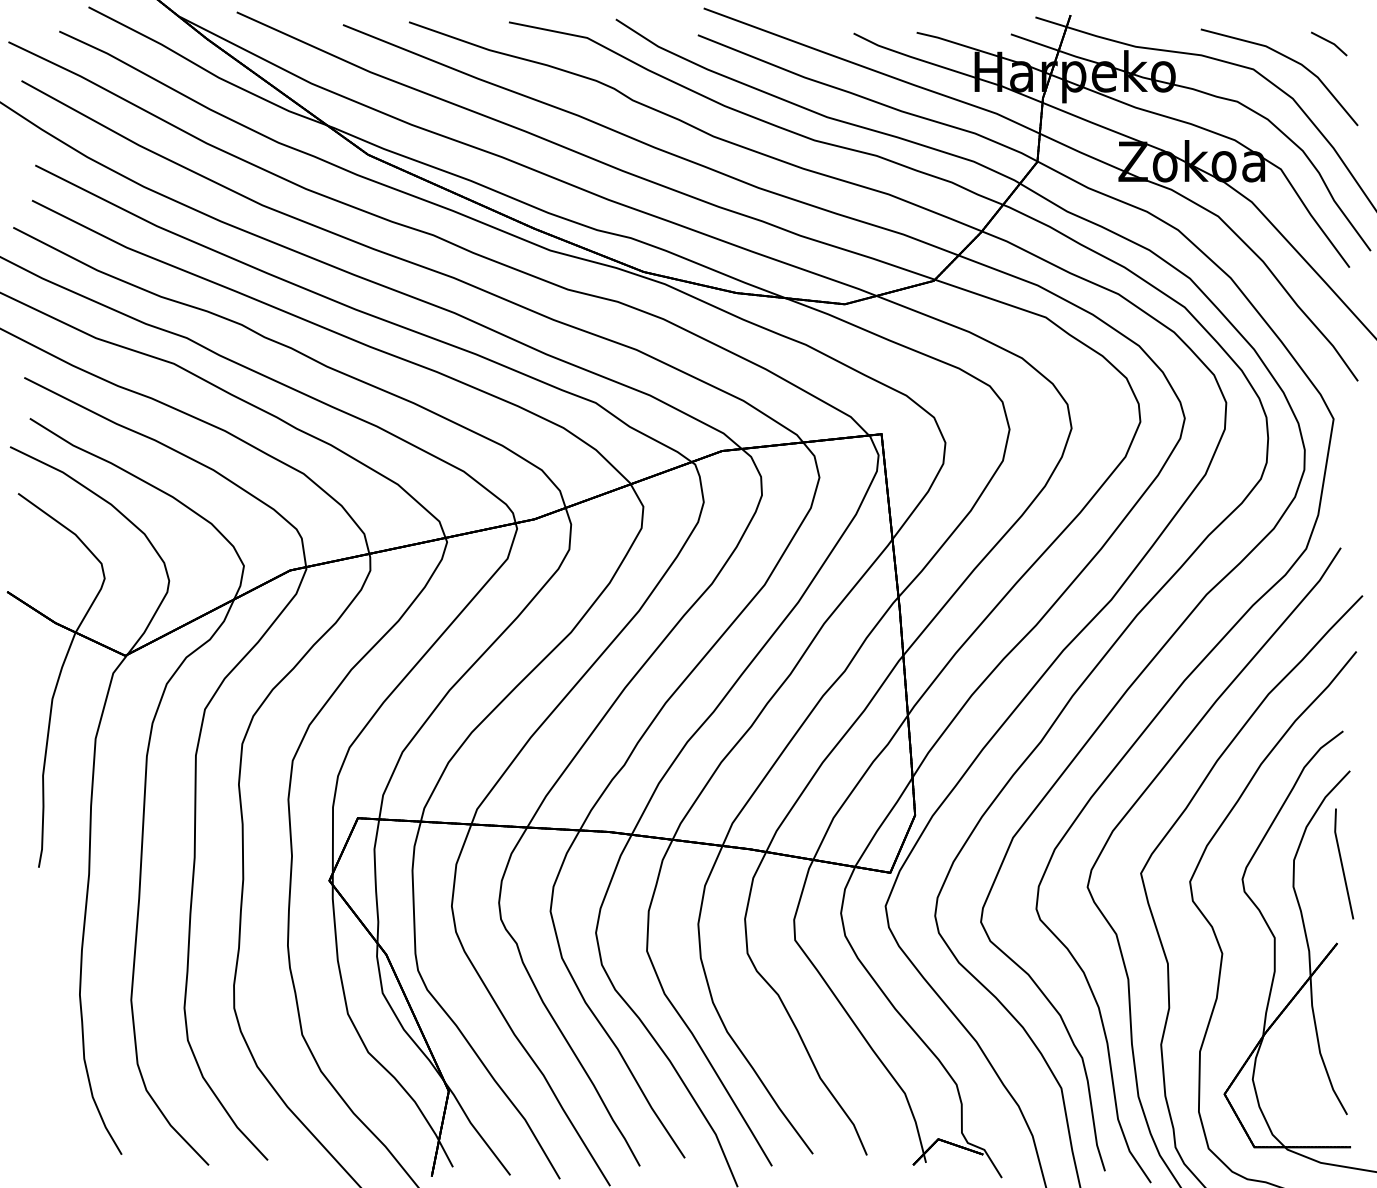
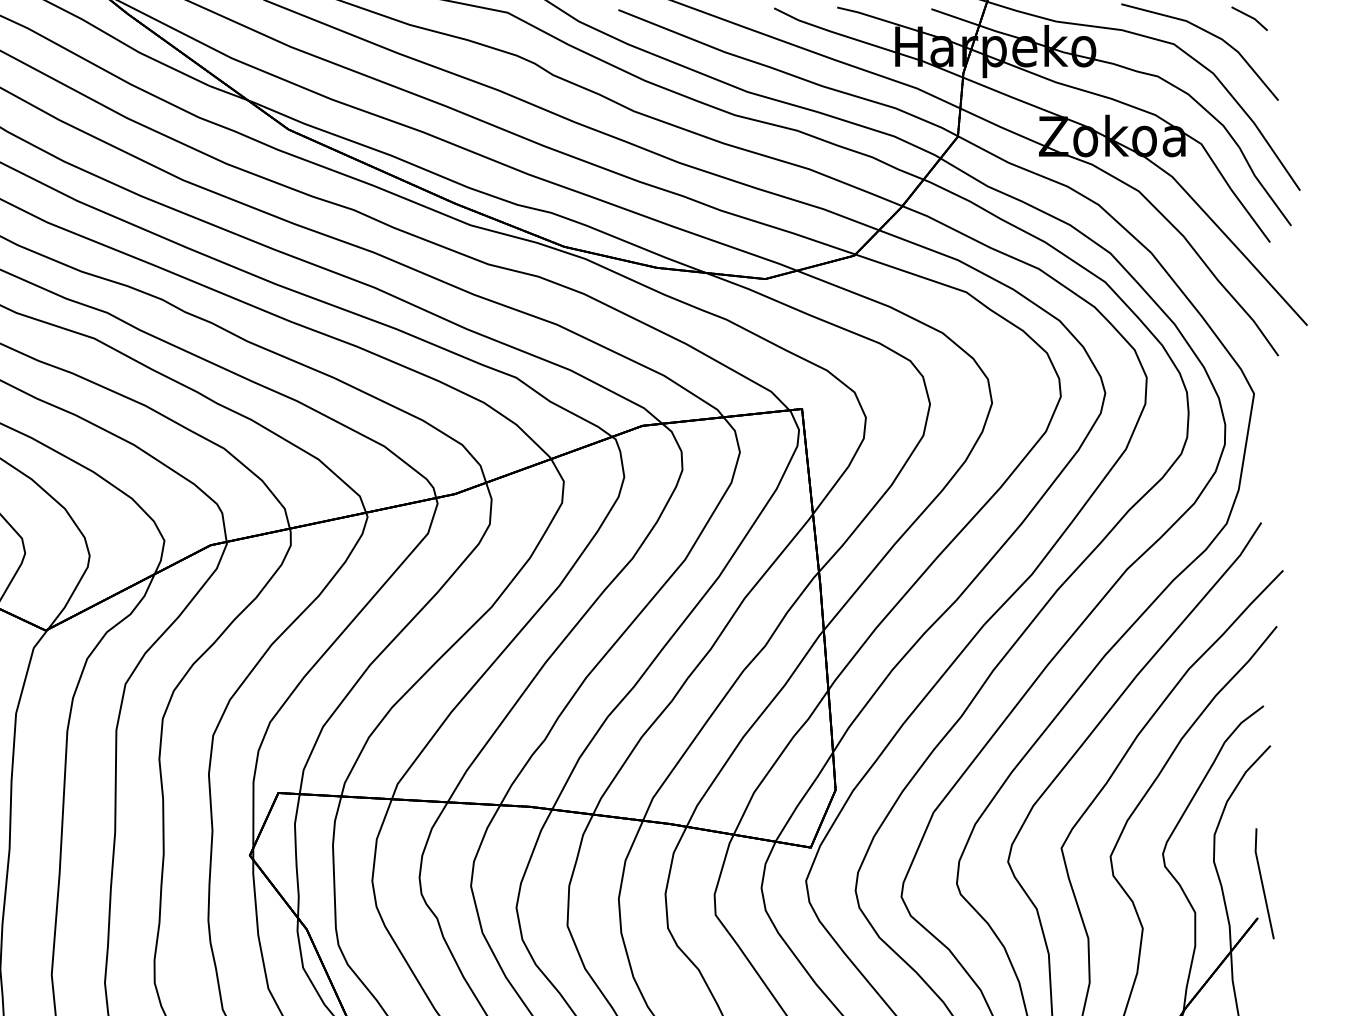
line: (1342, 863) -> (1262, 883), moved

